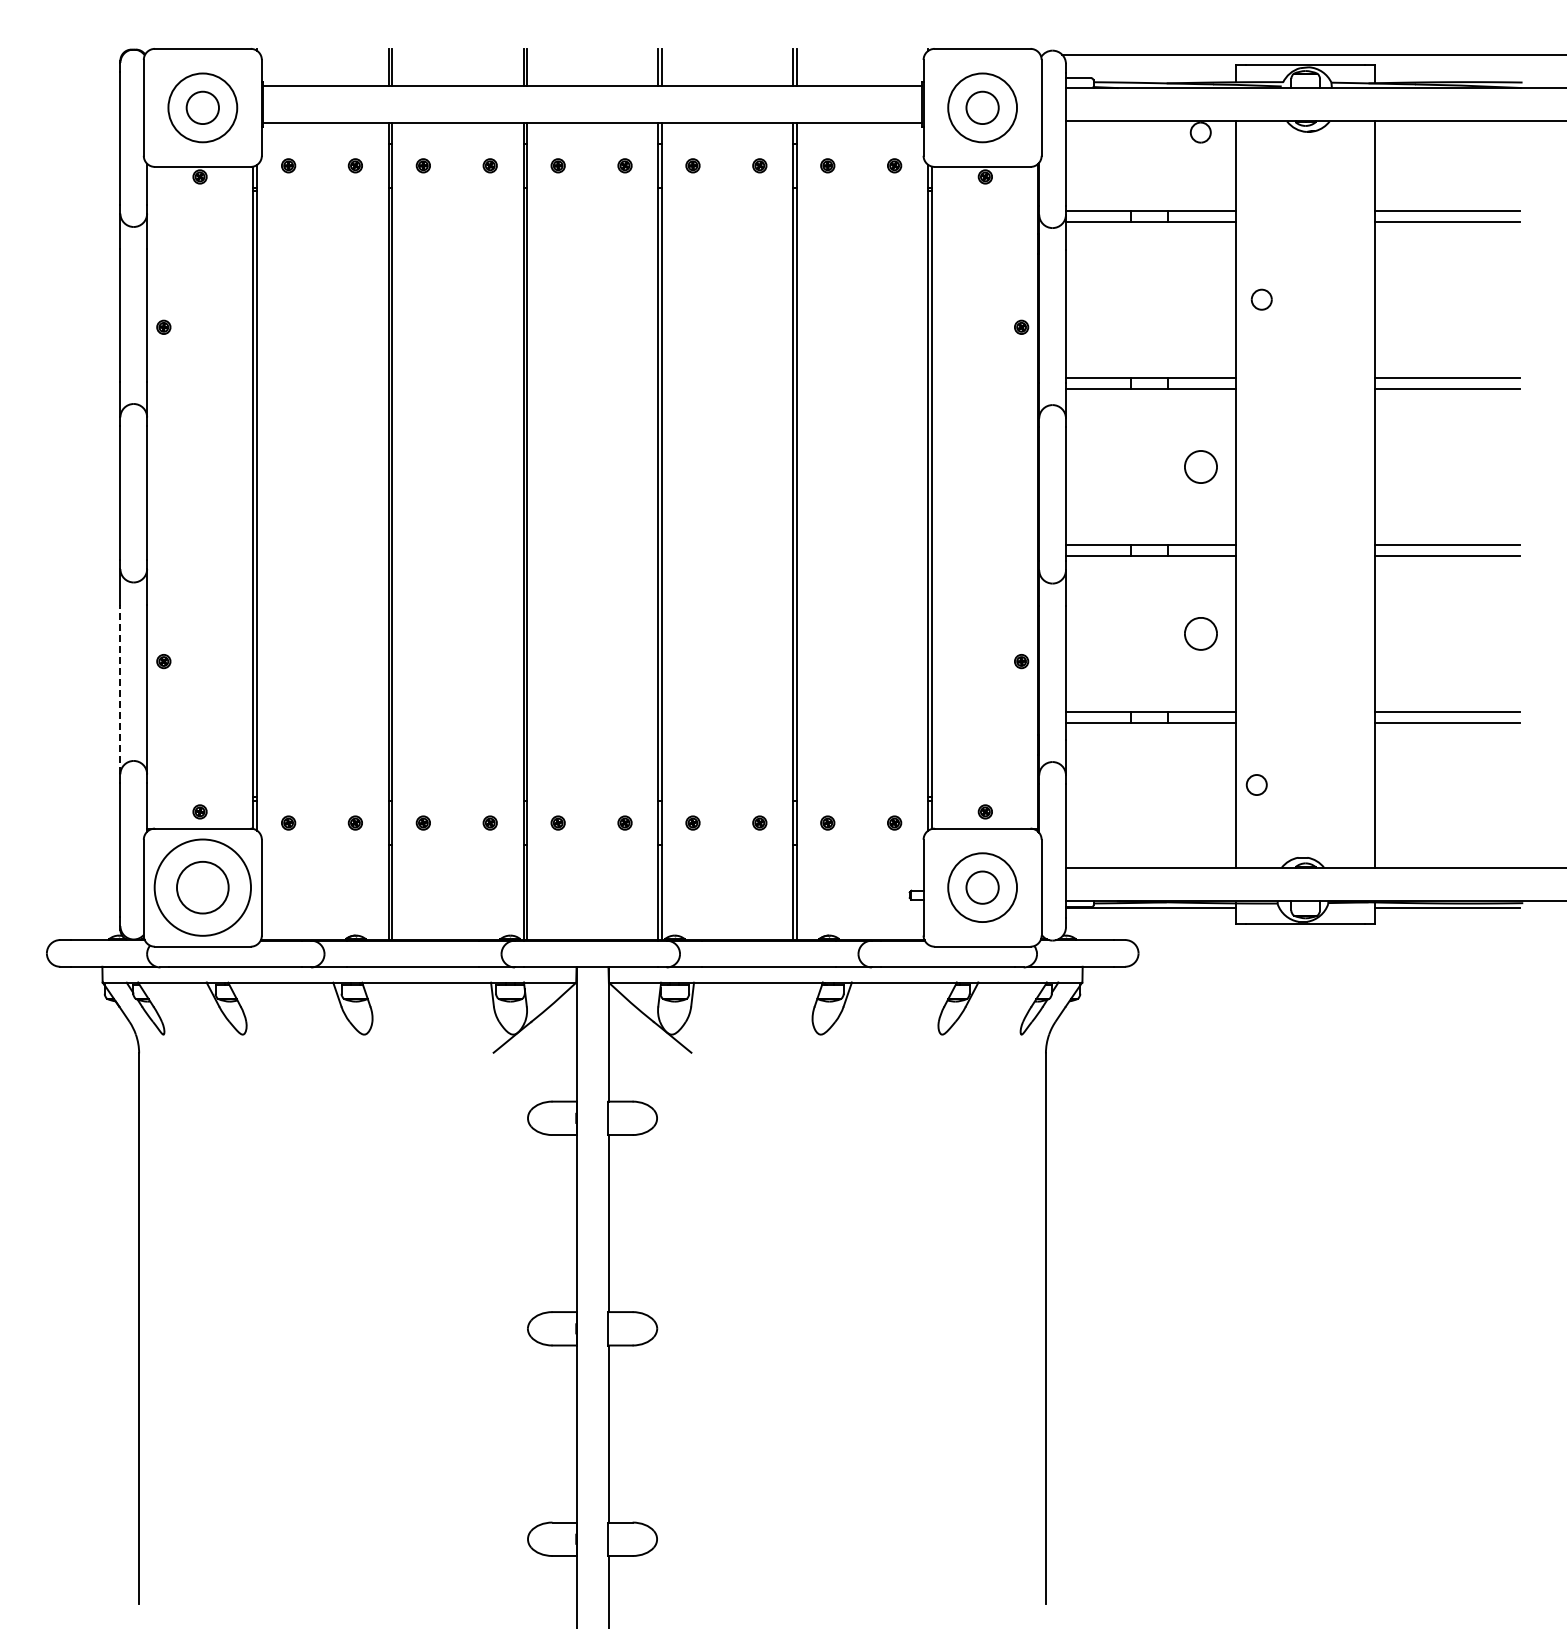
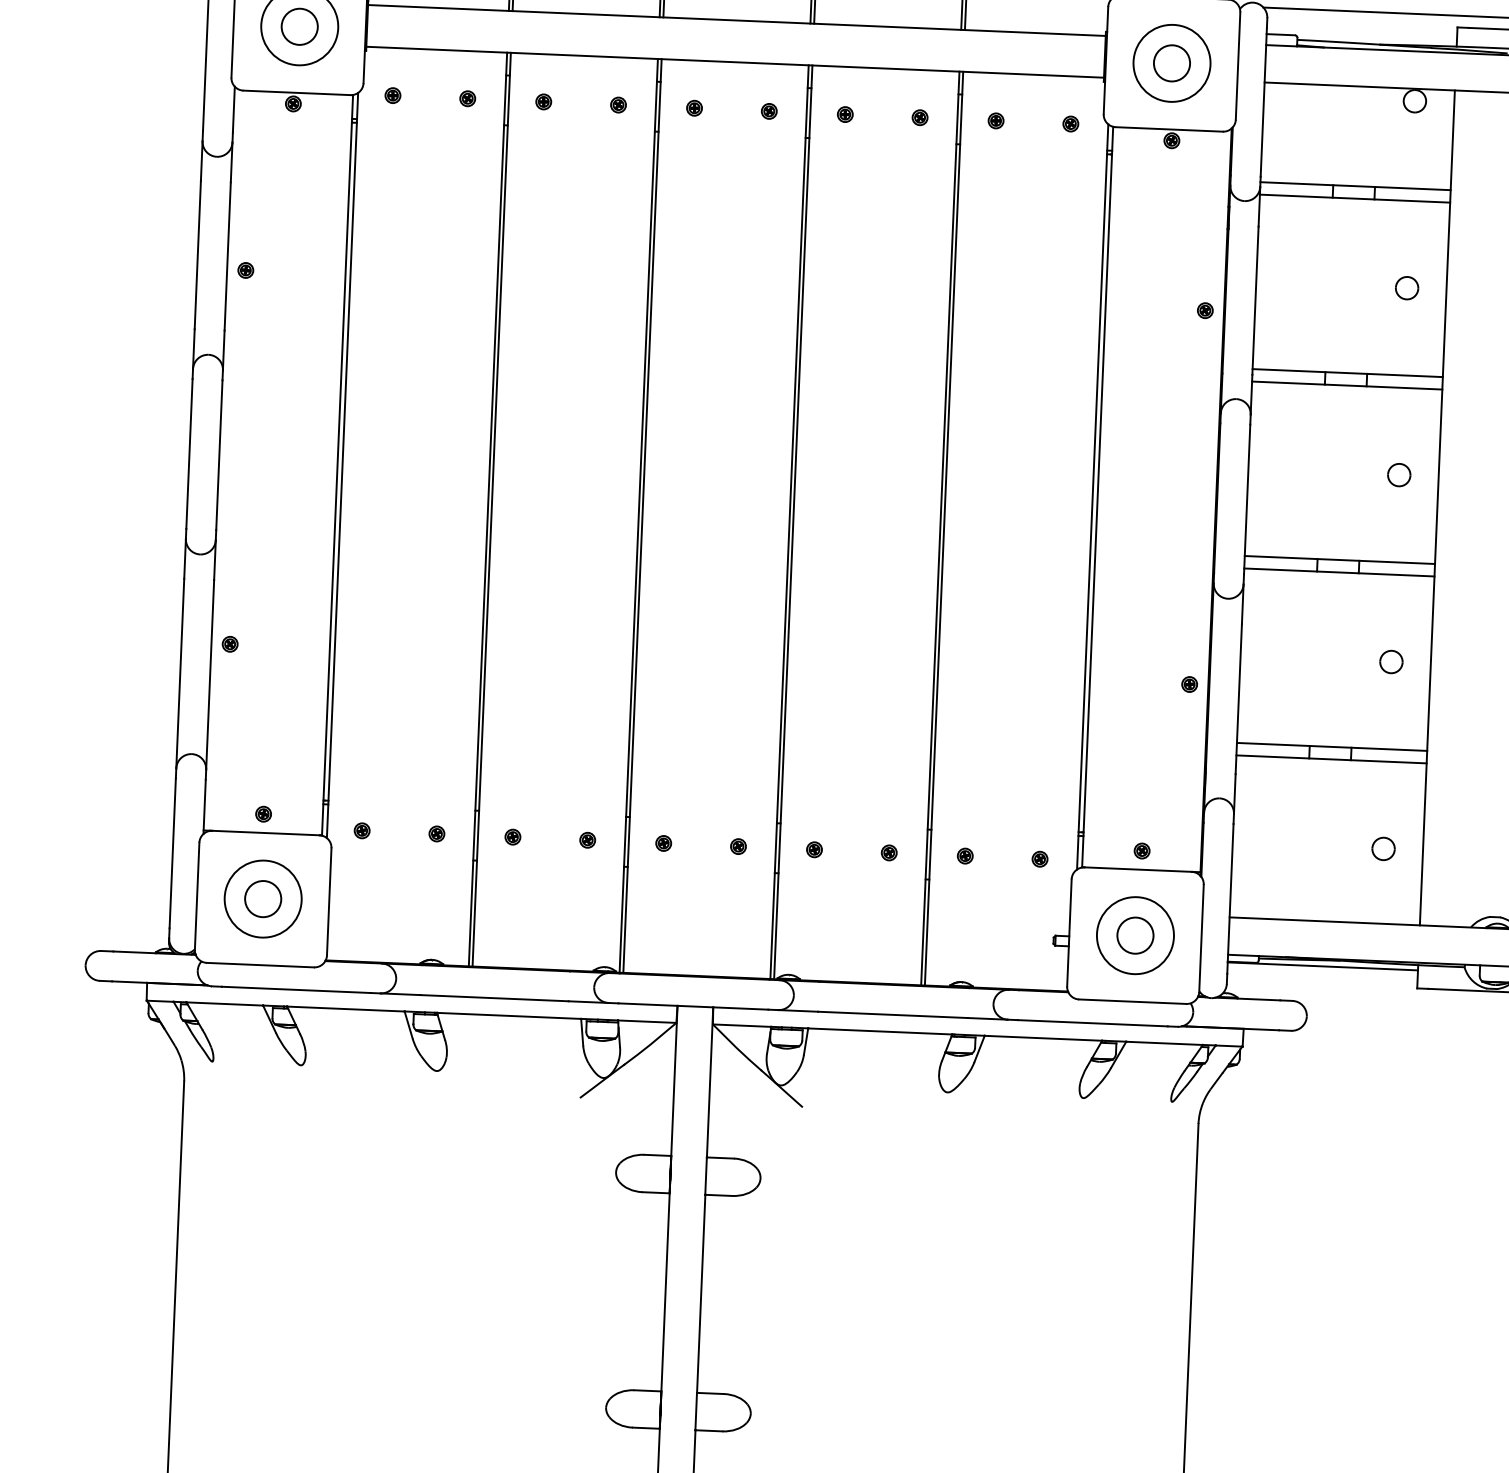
part: (1261, 299) -> (1406, 287), moved
part: (1200, 466) -> (1398, 474), size x0.62
part: (1200, 633) -> (1391, 661), size x0.62
line: (120, 689) -> (180, 673), dashed -> solid
part: (1256, 784) -> (1383, 848), moved
circle: (202, 887) -> (262, 898), size x0.62
circle: (202, 887) -> (262, 898), size x0.71

